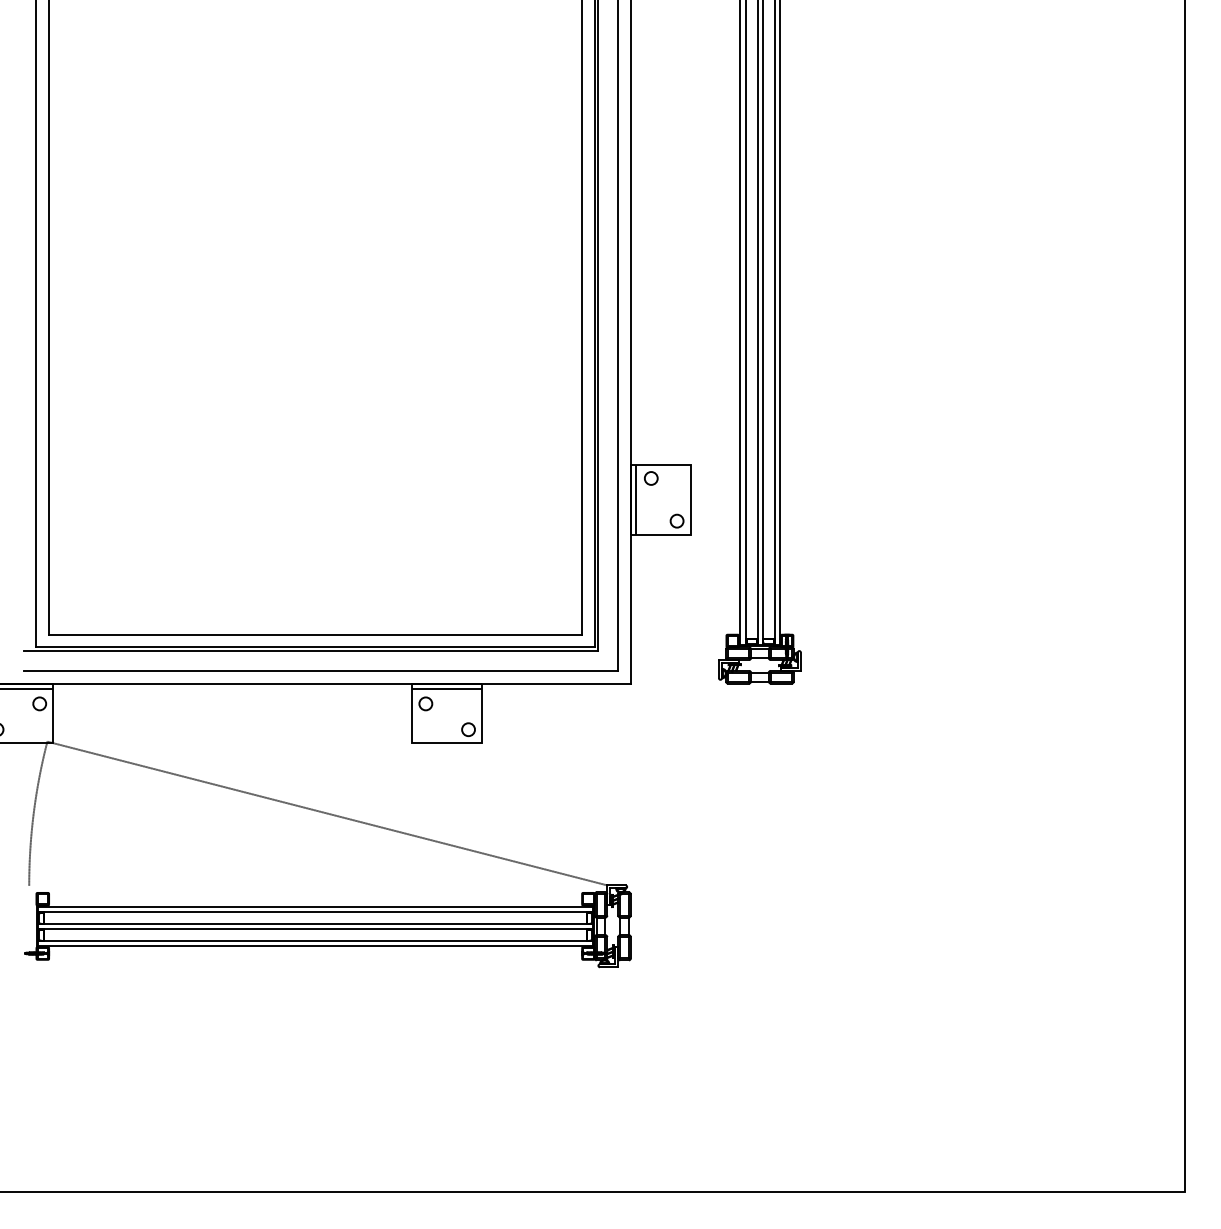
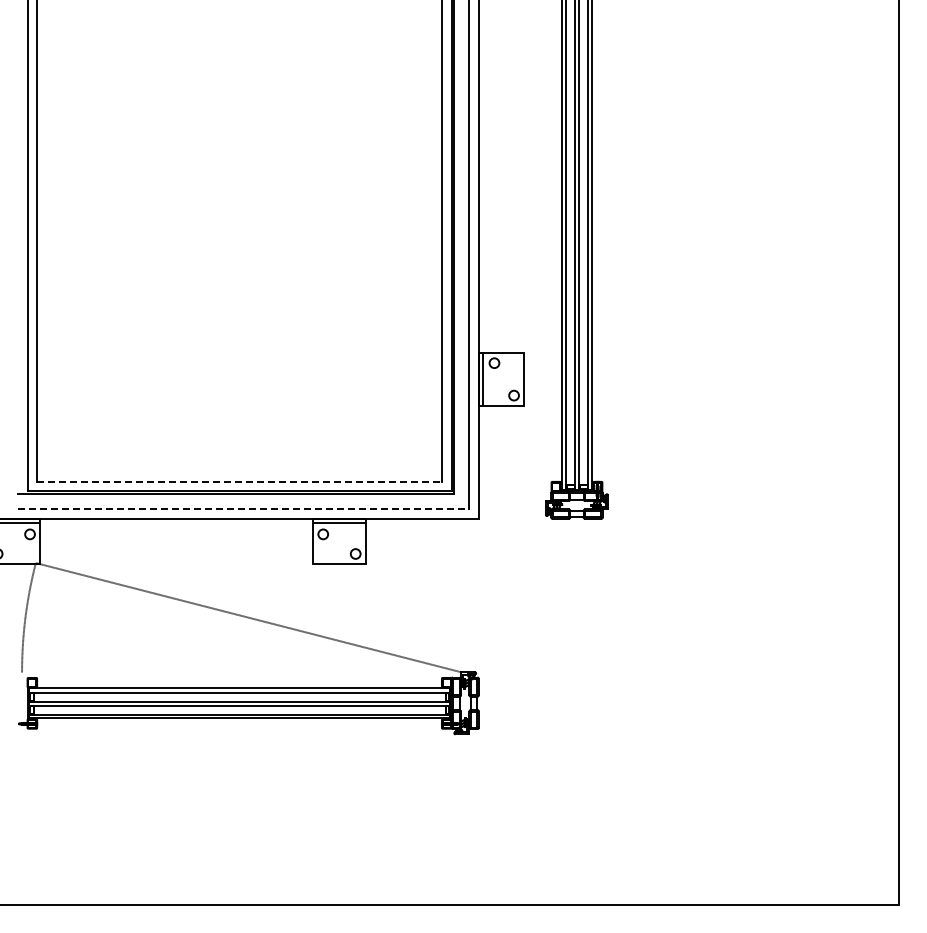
line: (316, 634) -> (240, 481), solid -> dashed
line: (320, 671) -> (243, 509), solid -> dashed

